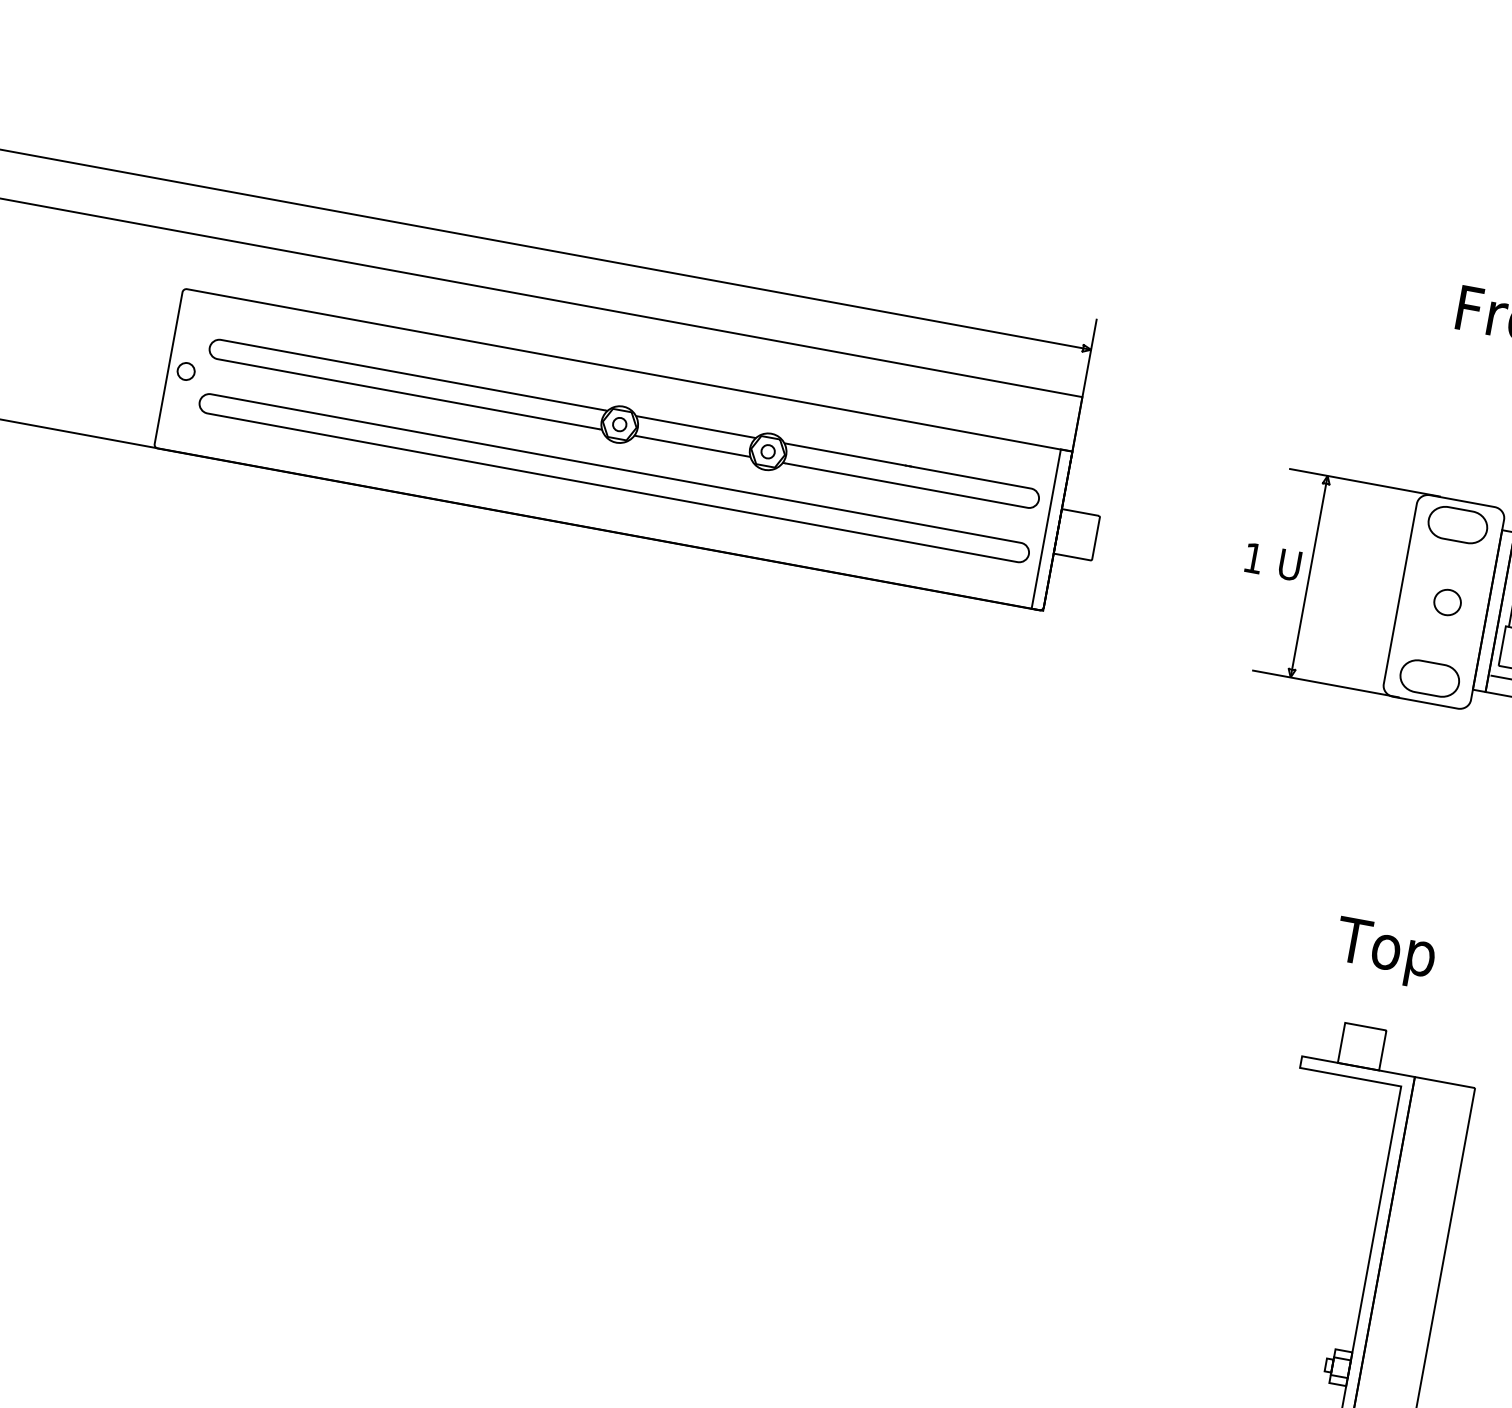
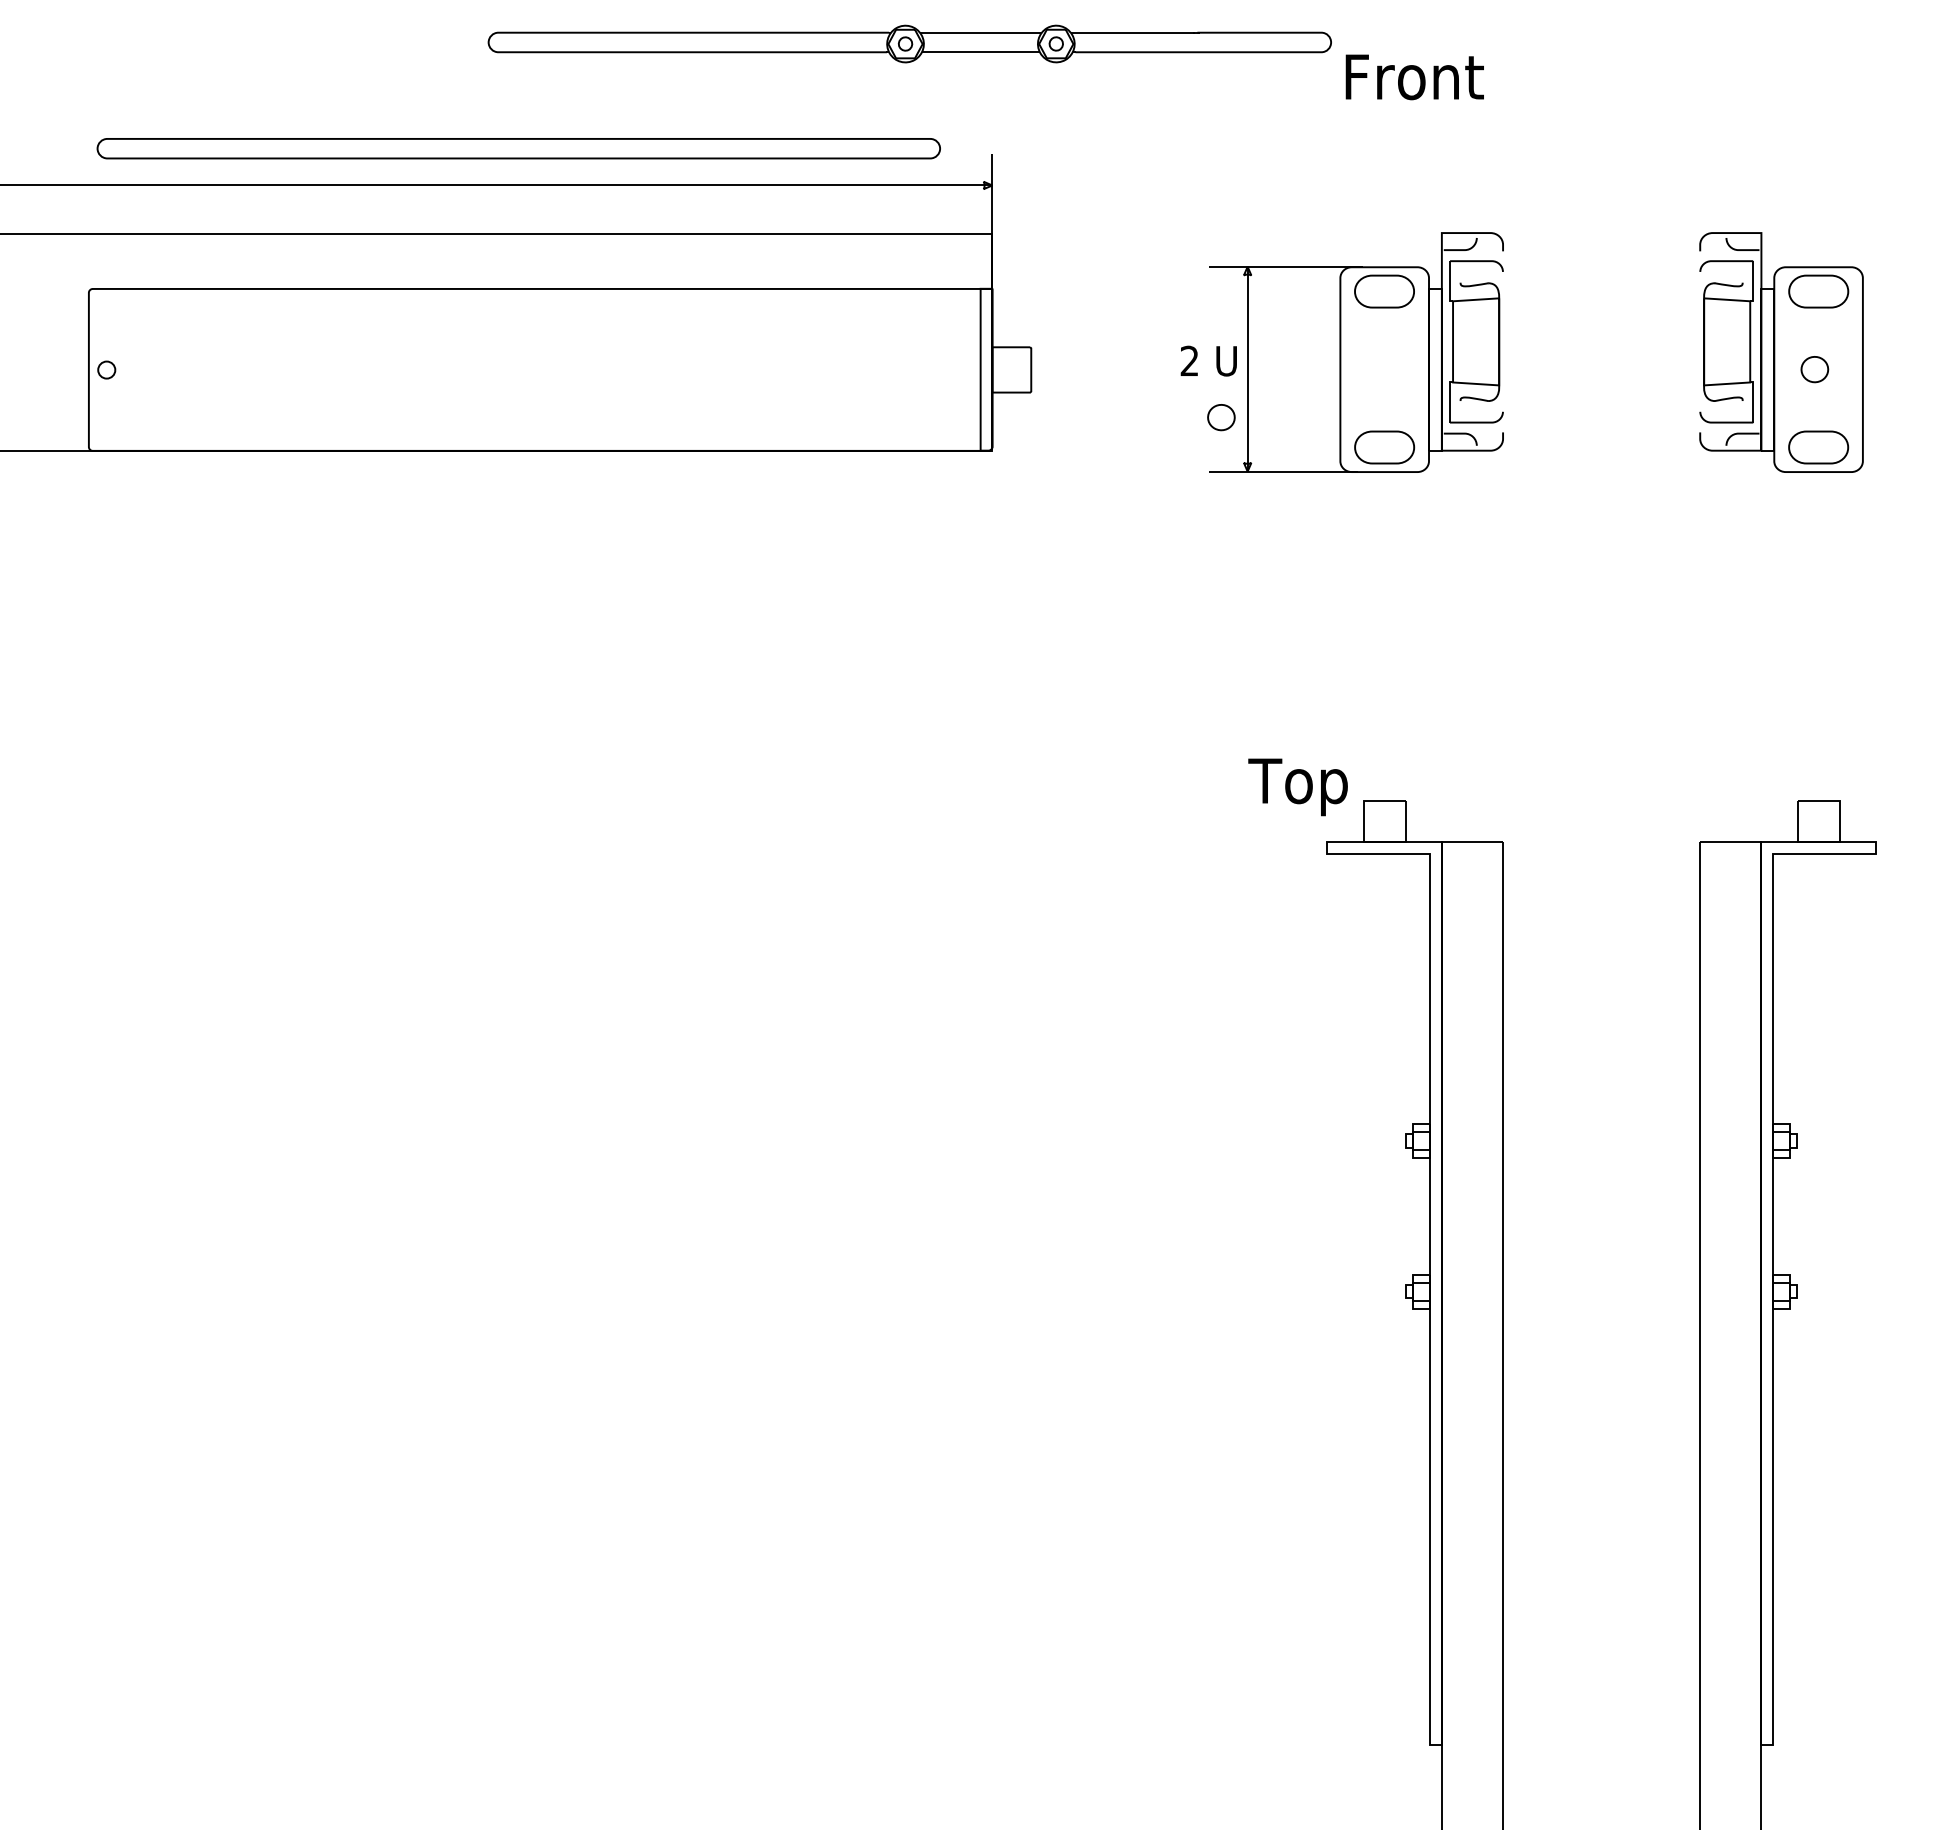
part: (623, 424) -> (909, 43), moved
part: (613, 477) -> (518, 148), moved
text: (1253, 557) -> (1189, 360), 1 -> 2
curve: (1446, 591) -> (1218, 406), moved
text: (1384, 953) -> (1297, 787), moved

